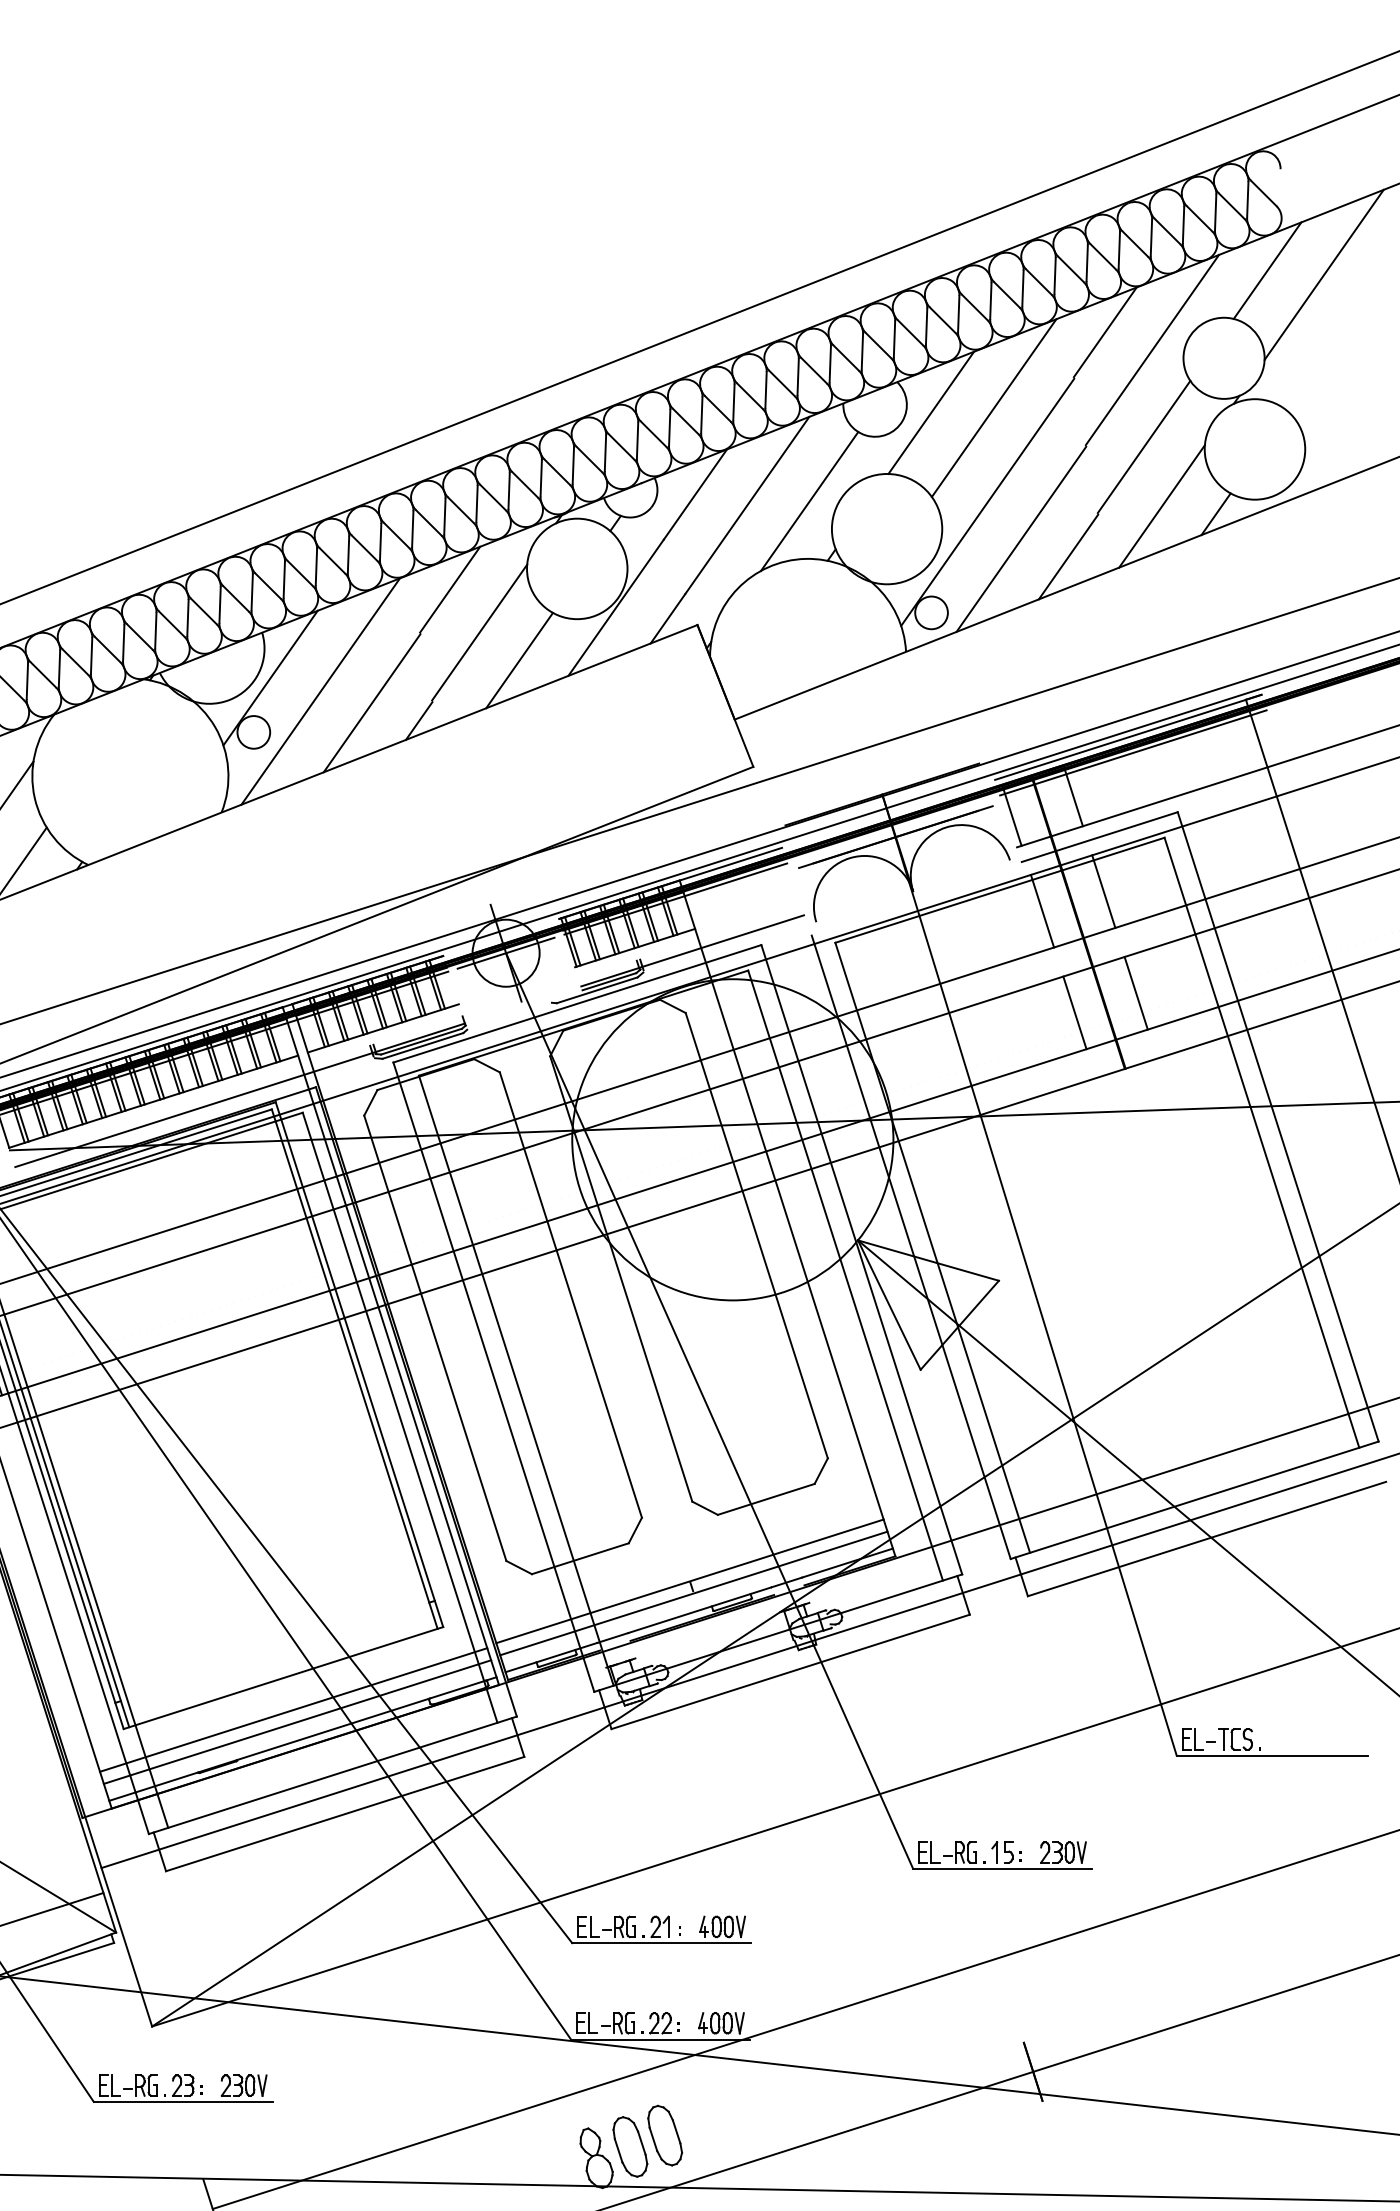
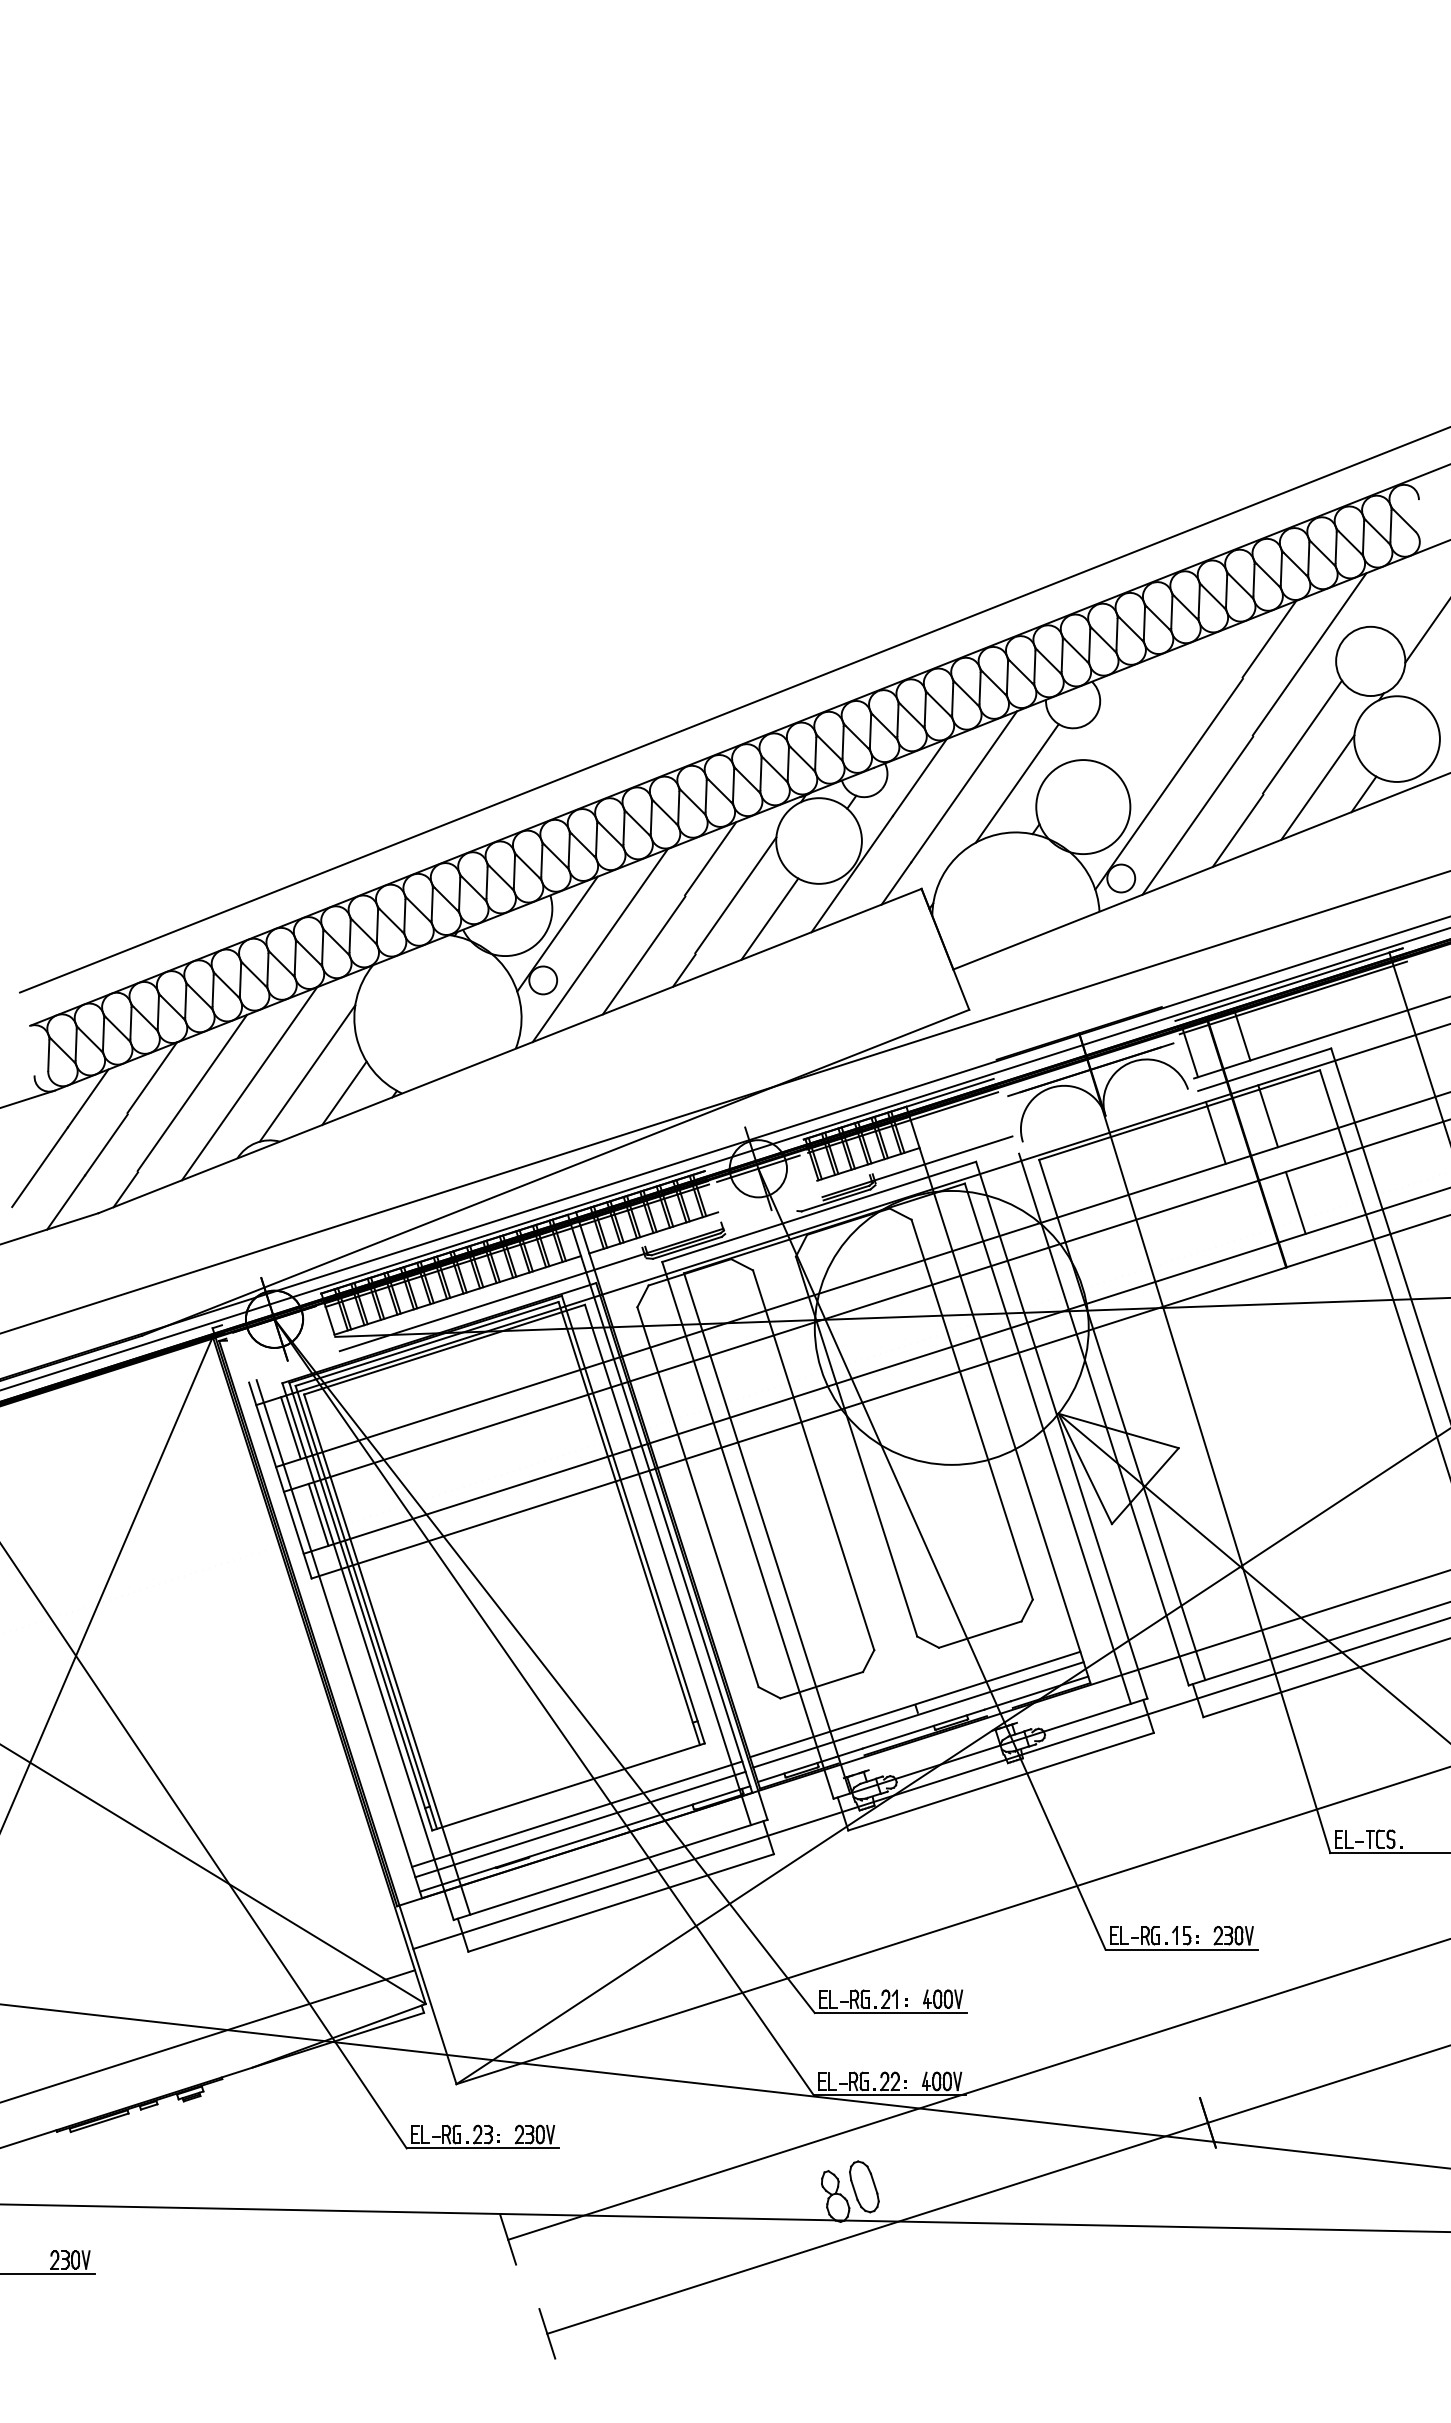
line: (1267, 270) -> (1407, 586), removed
line: (993, 407) -> (1174, 703), removed
line: (930, 412) -> (1120, 707), removed
line: (1074, 1012) -> (1243, 1219), removed
part: (664, 2134) -> (893, 2176), removed

